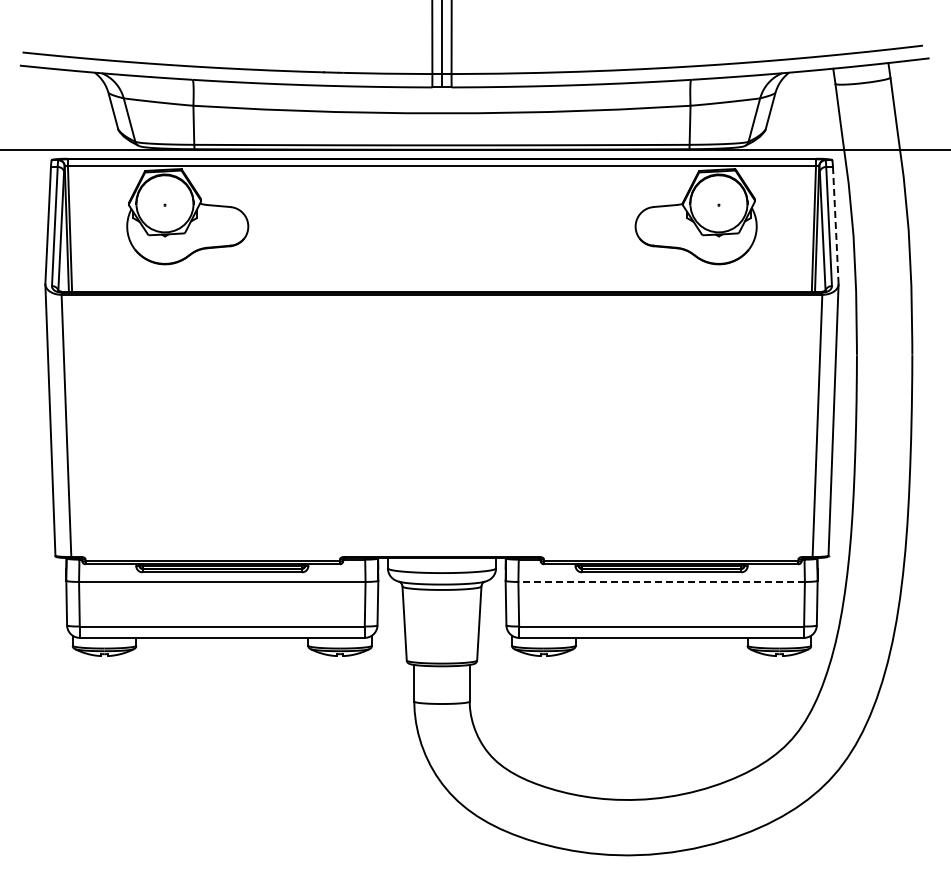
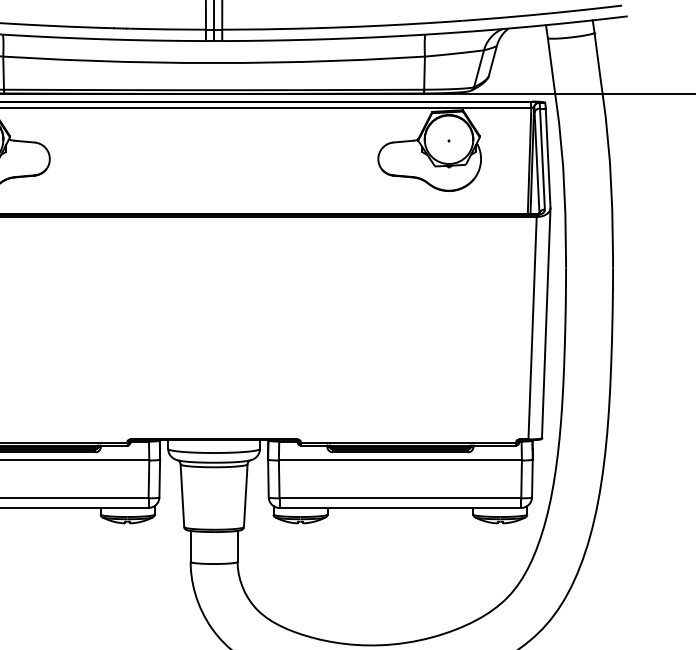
line: (835, 225) -> (547, 158), dashed -> solid
line: (661, 581) -> (400, 460), dashed -> solid

